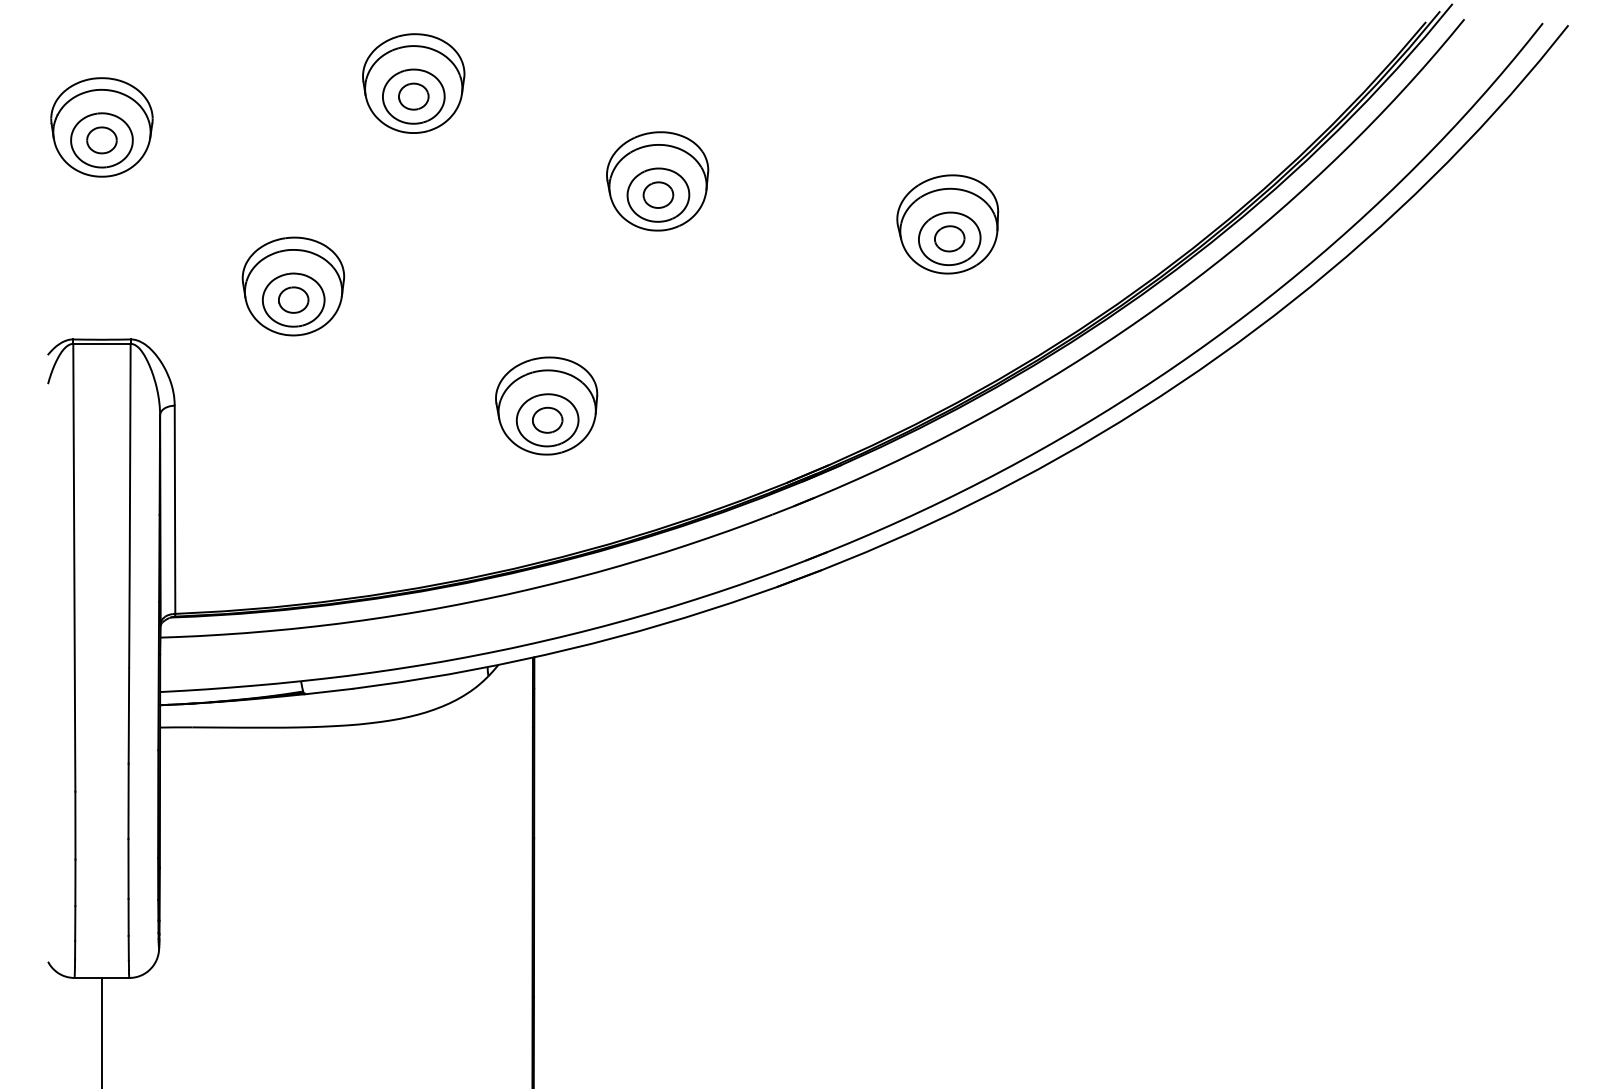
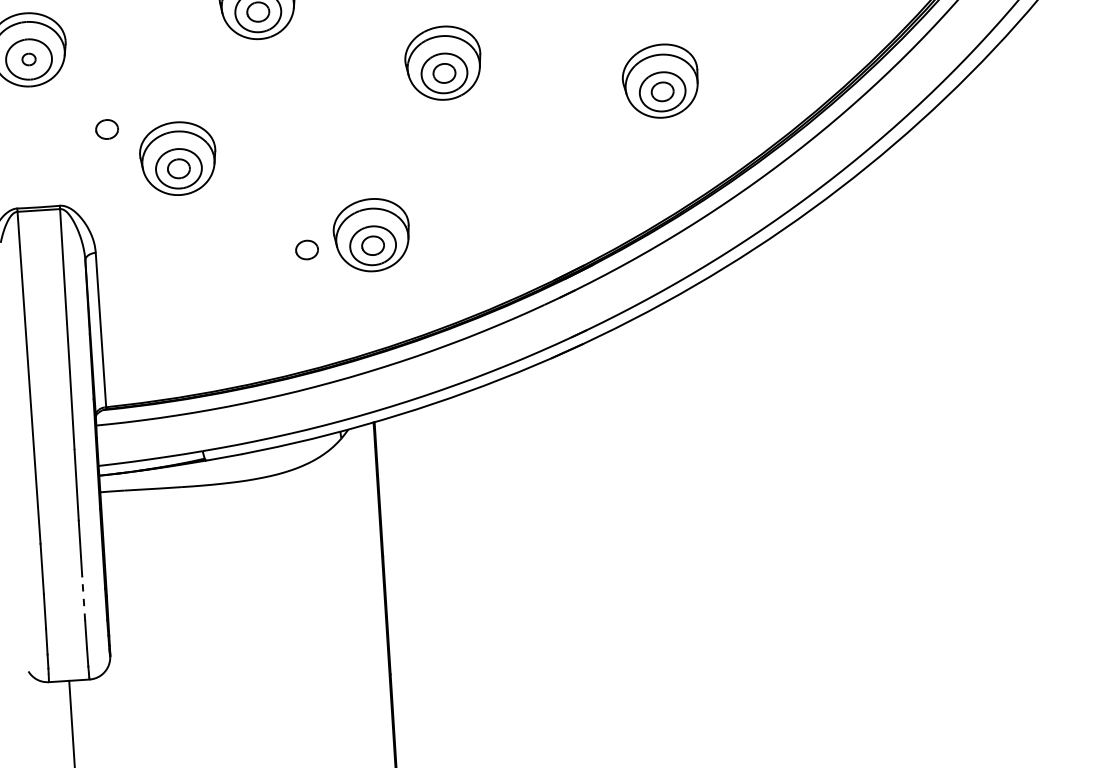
part: (101, 140) -> (28, 59), size x0.6
part: (200, 240) -> (106, 129), added
part: (458, 419) -> (306, 249), added
line: (128, 868) -> (83, 598), solid -> dashed

